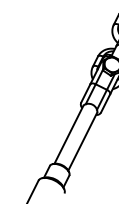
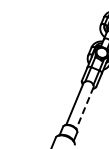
line: (82, 142) -> (84, 108), solid -> dashed

